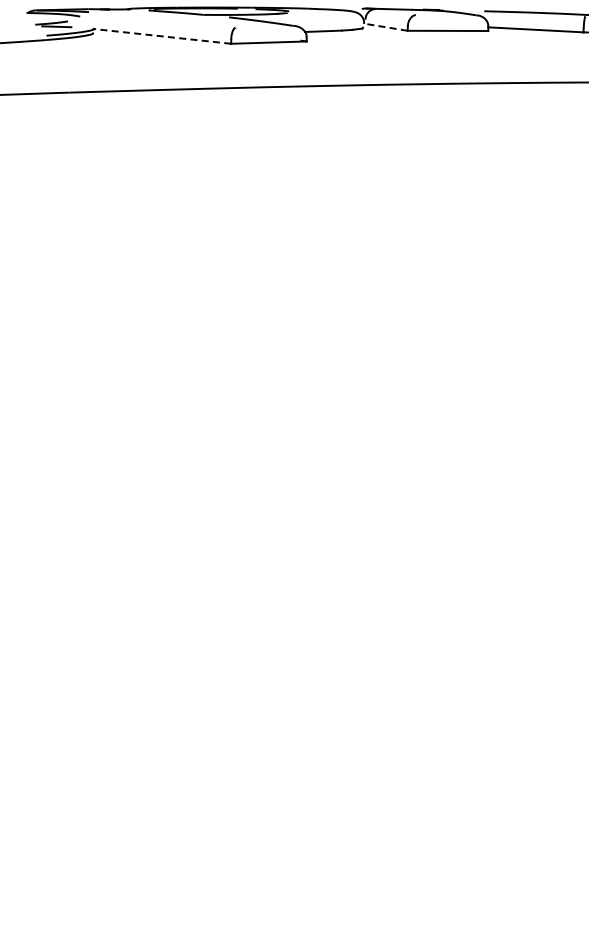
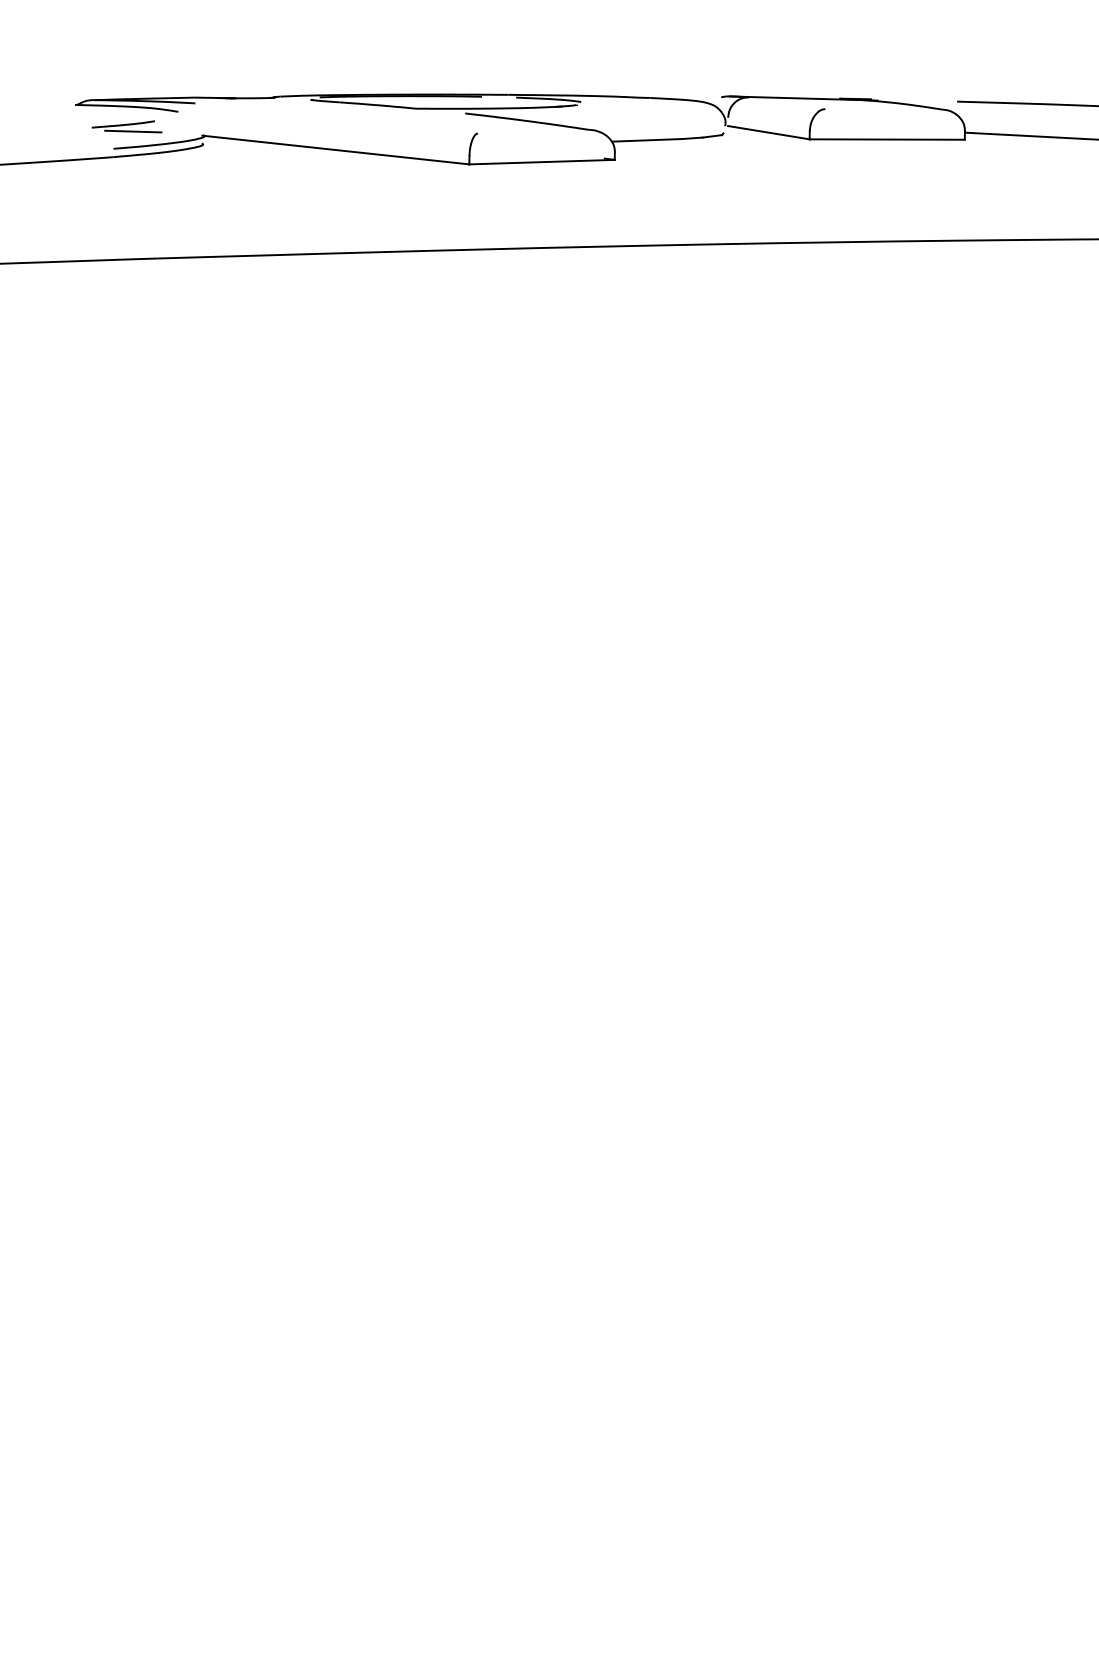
line: (386, 27) -> (768, 132), dashed -> solid
line: (161, 36) -> (335, 150), dashed -> solid

